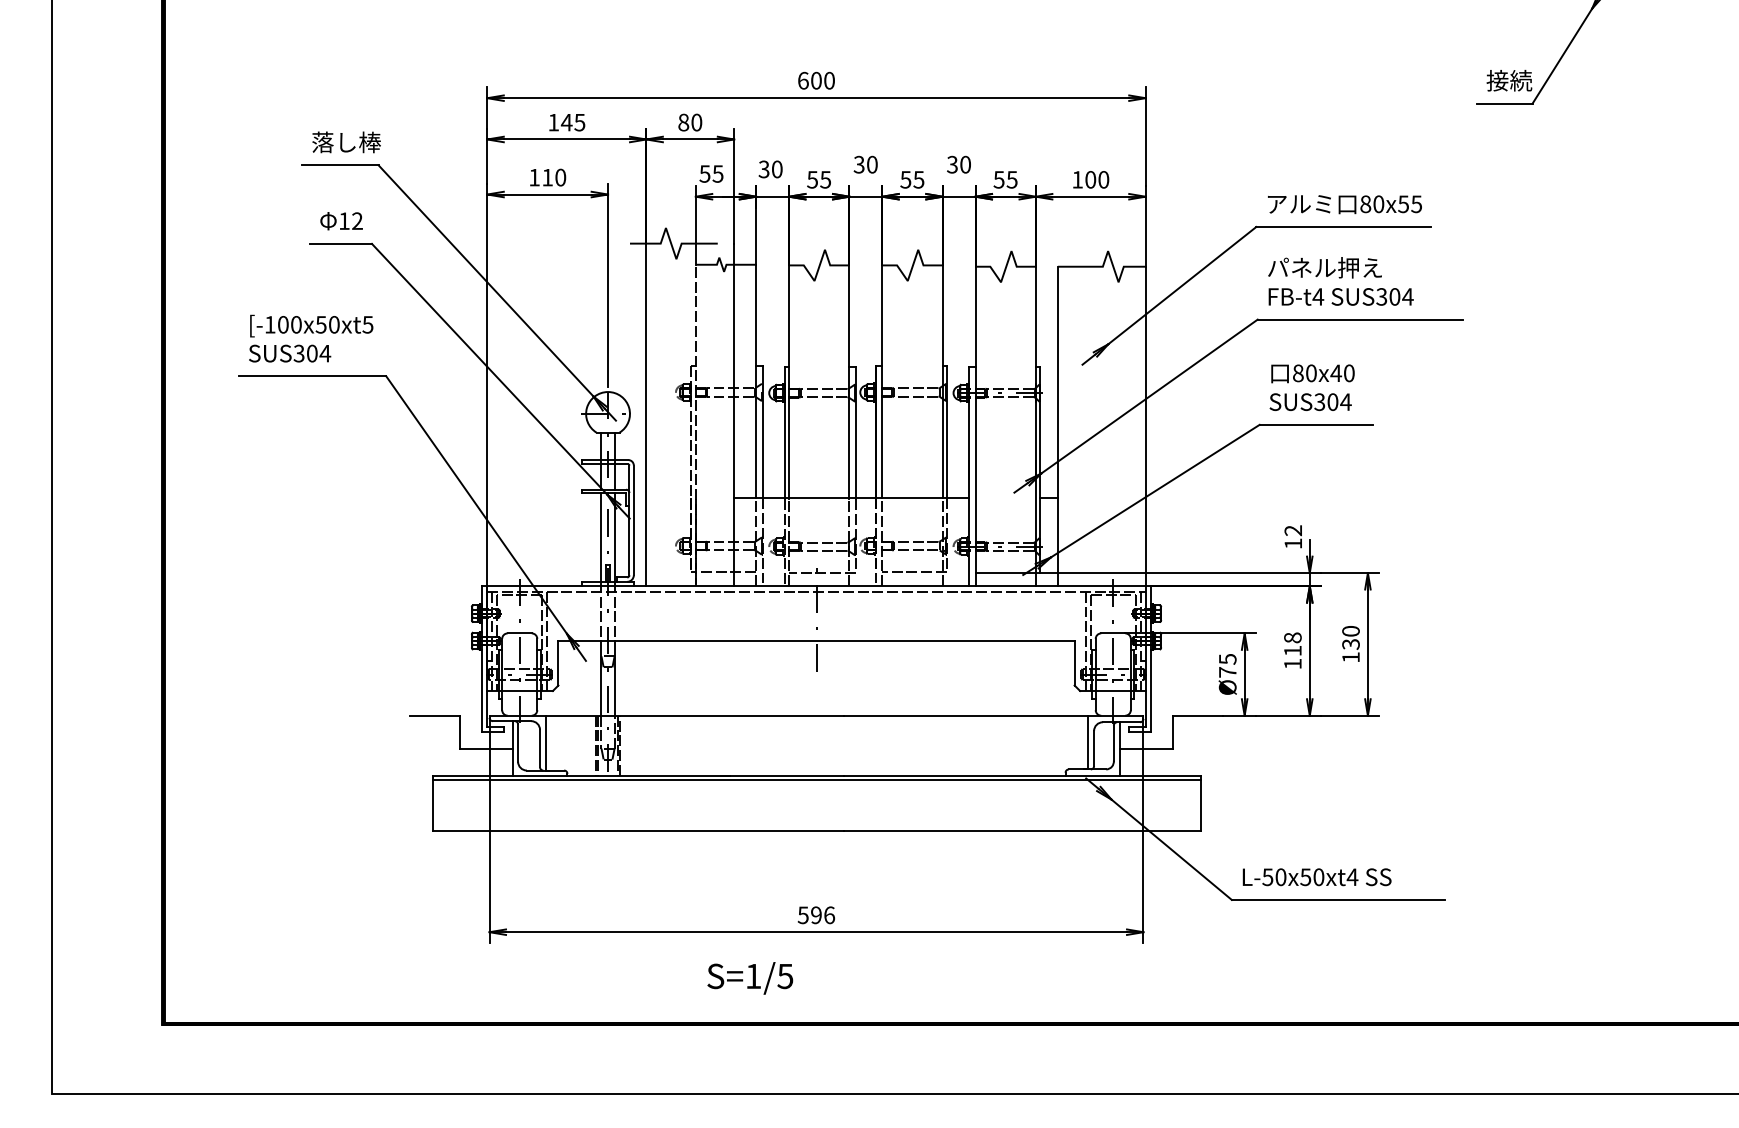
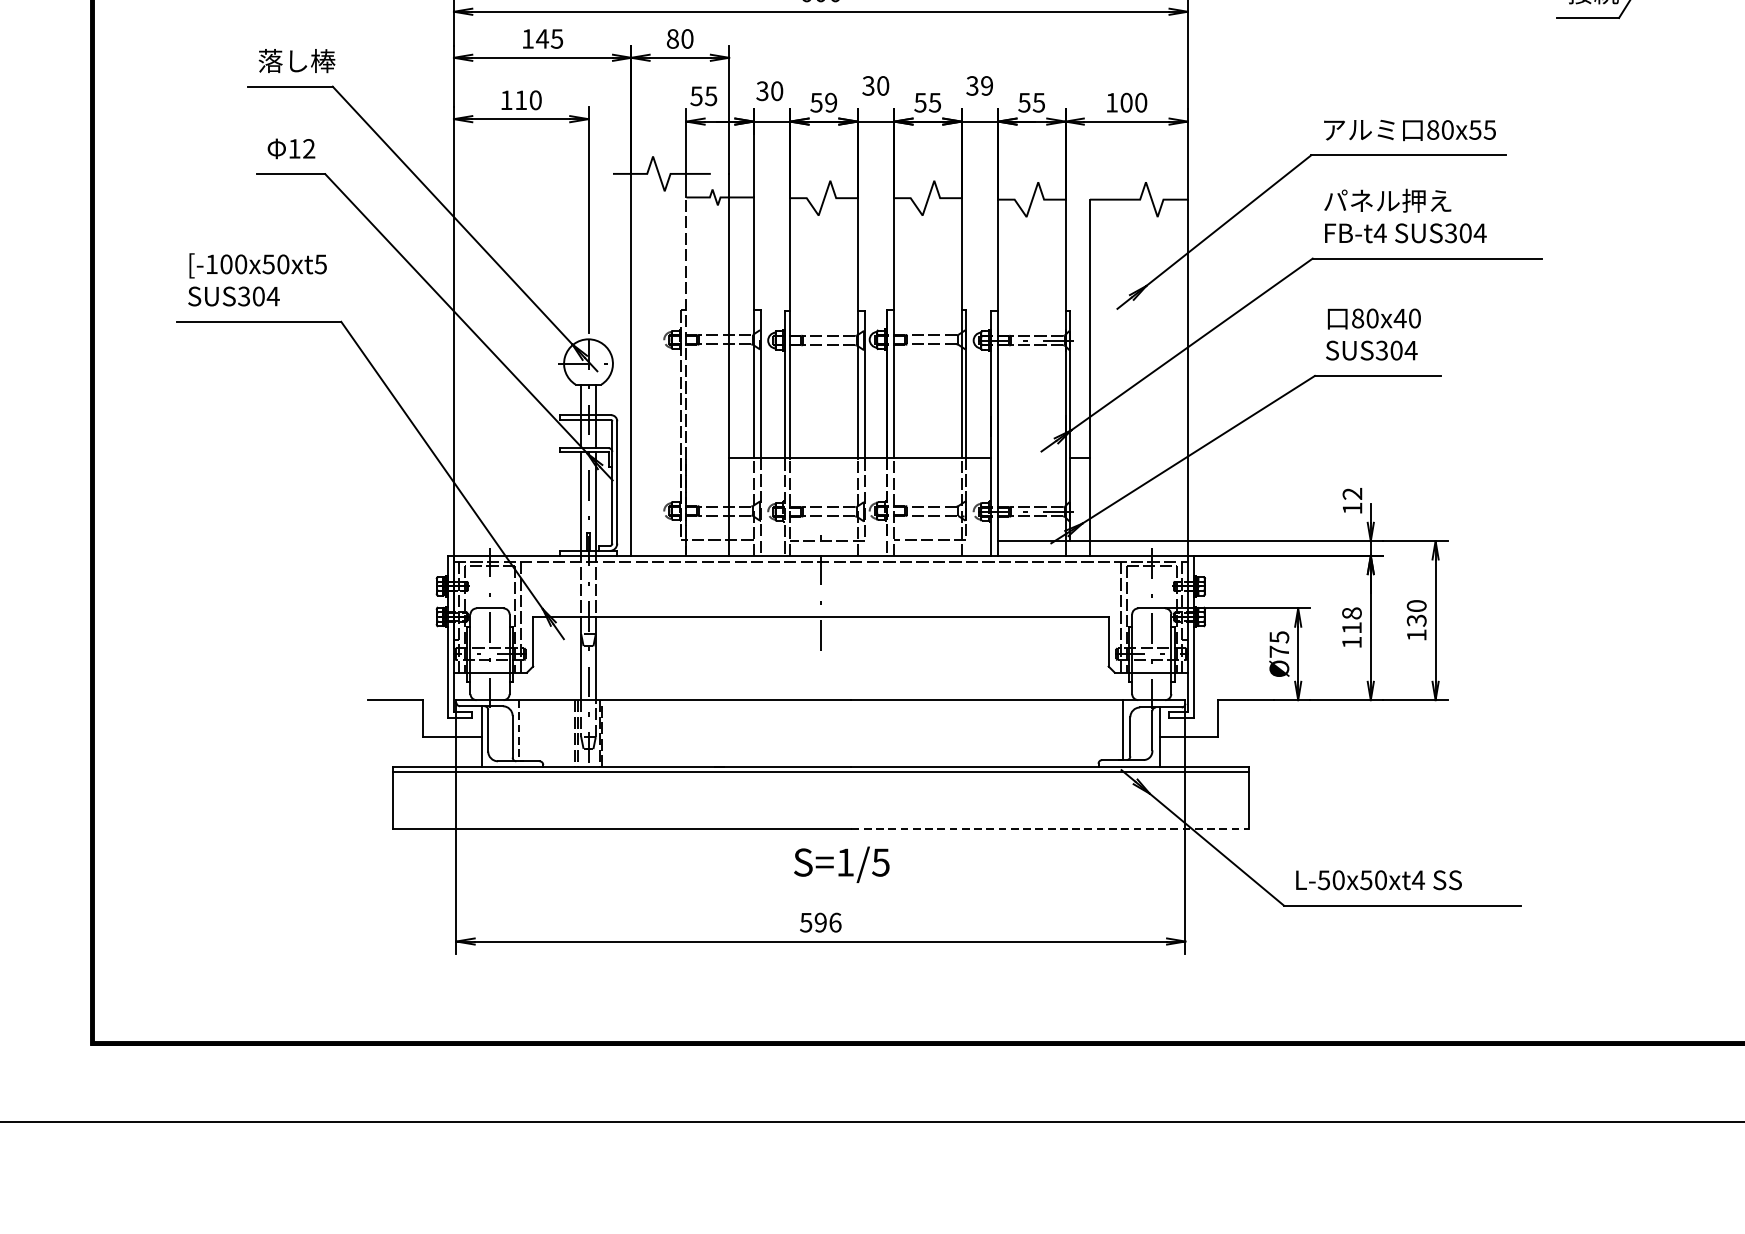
text: (965, 164) -> (986, 85), 30 -> 39
text: (825, 179) -> (830, 102), 55 -> 59
line: (545, 743) -> (518, 731), solid -> dashed
line: (1022, 830) -> (1050, 828), solid -> dashed
text: (750, 978) -> (842, 864), moved

